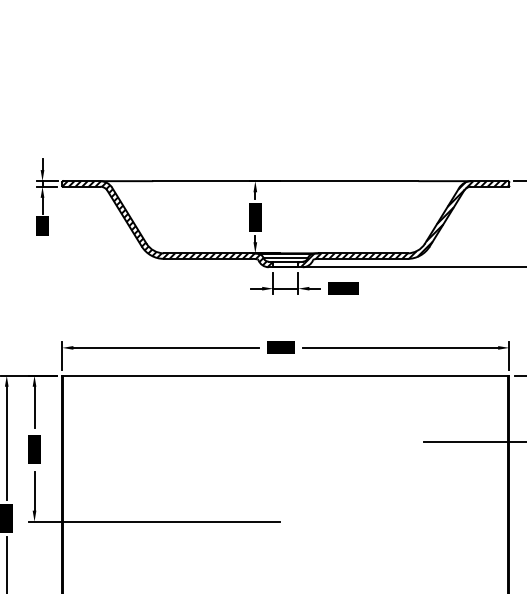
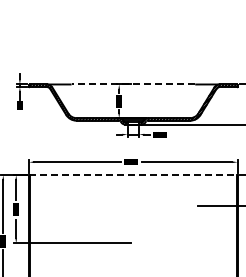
line: (286, 181) -> (133, 84), solid -> dashed
line: (286, 376) -> (133, 175), solid -> dashed

